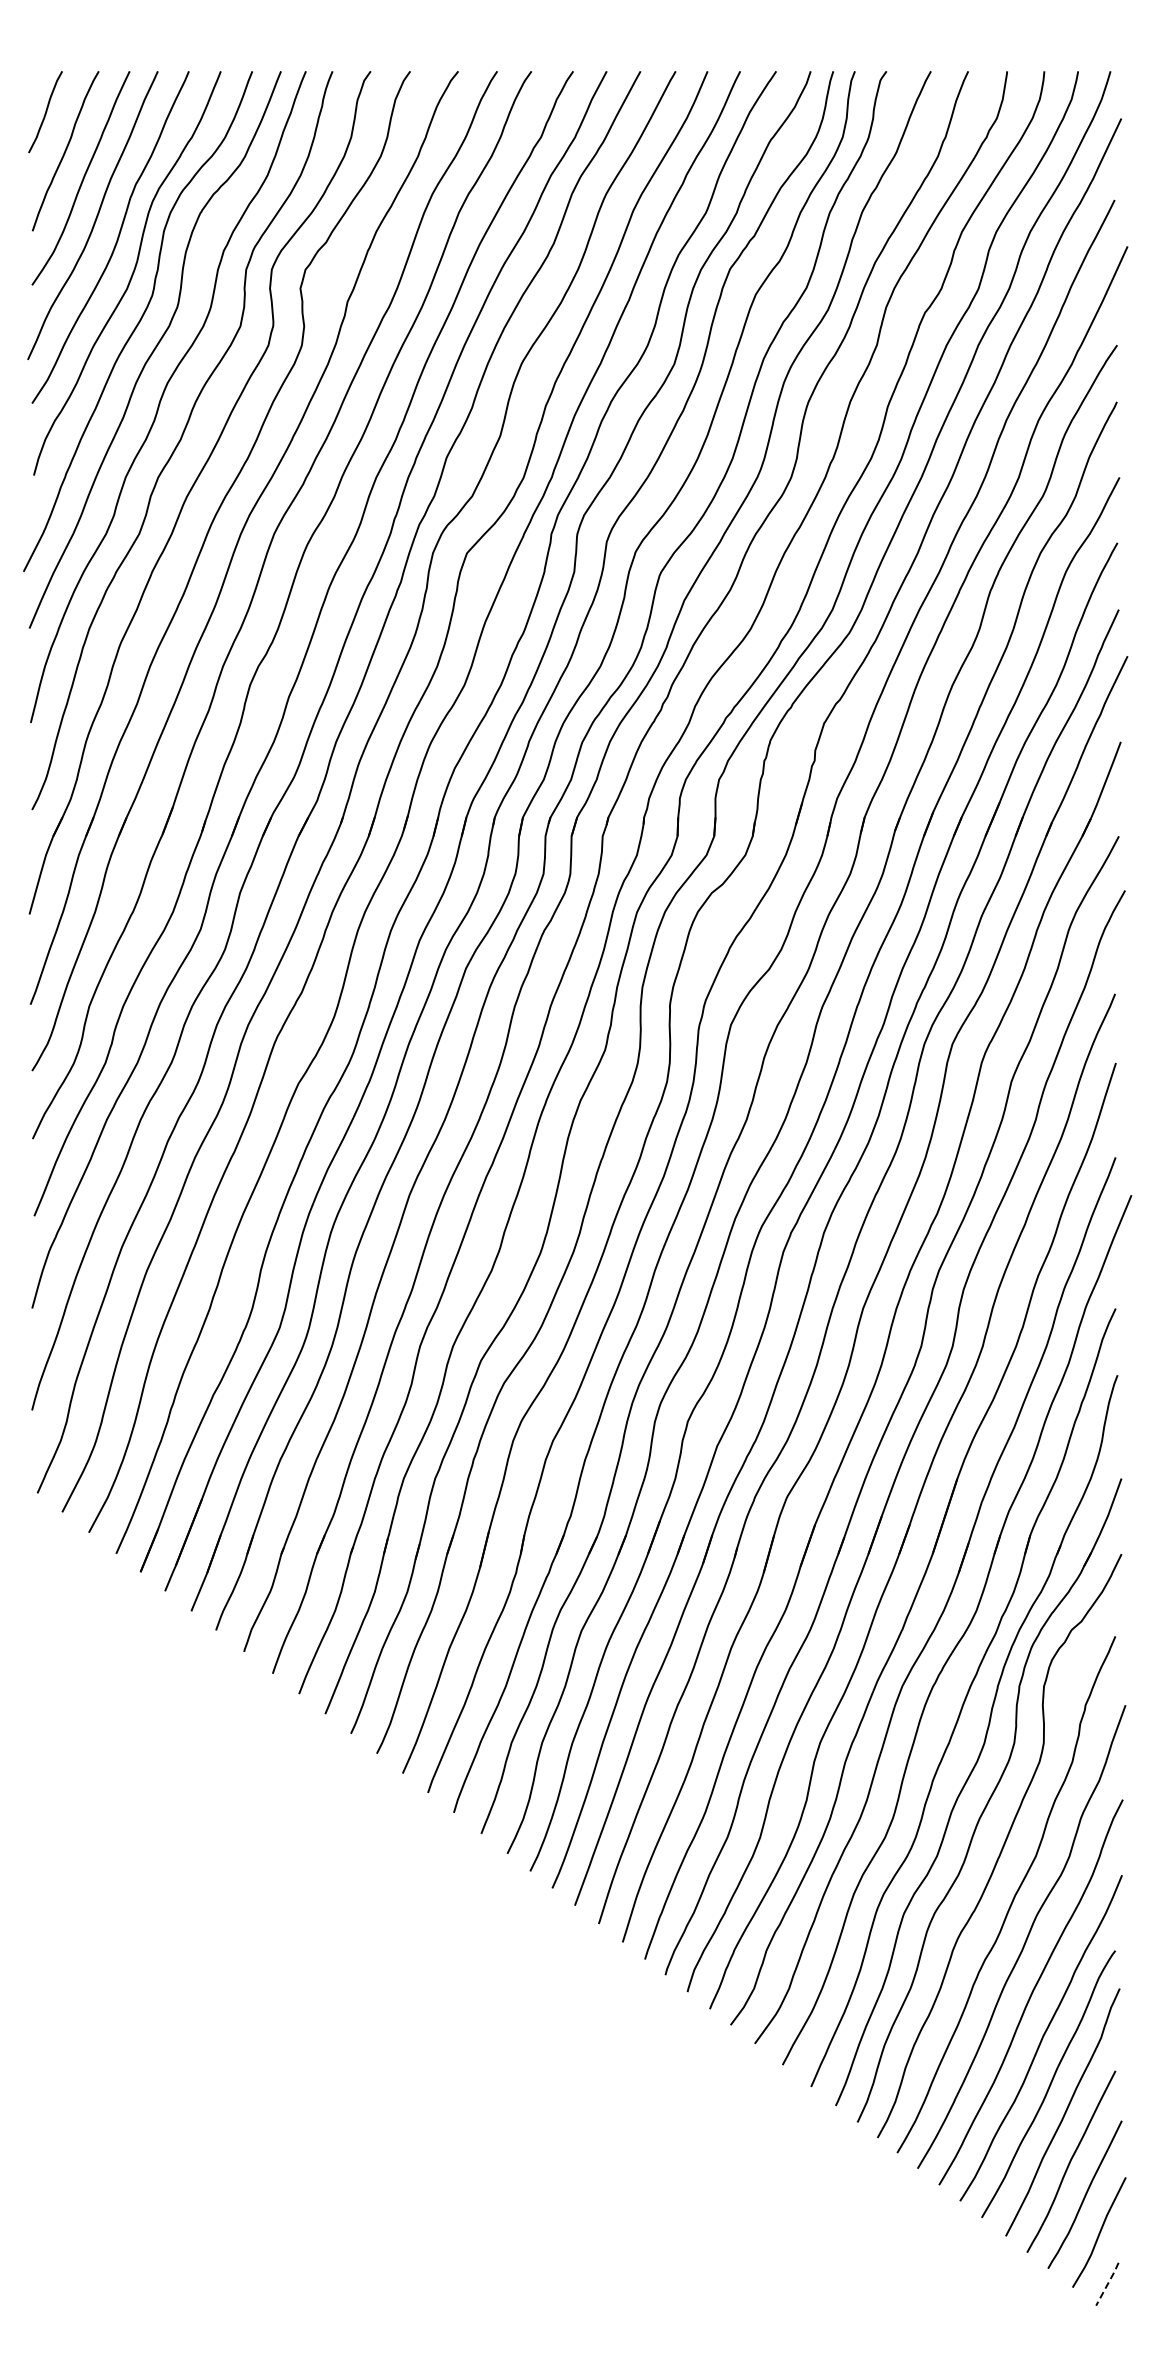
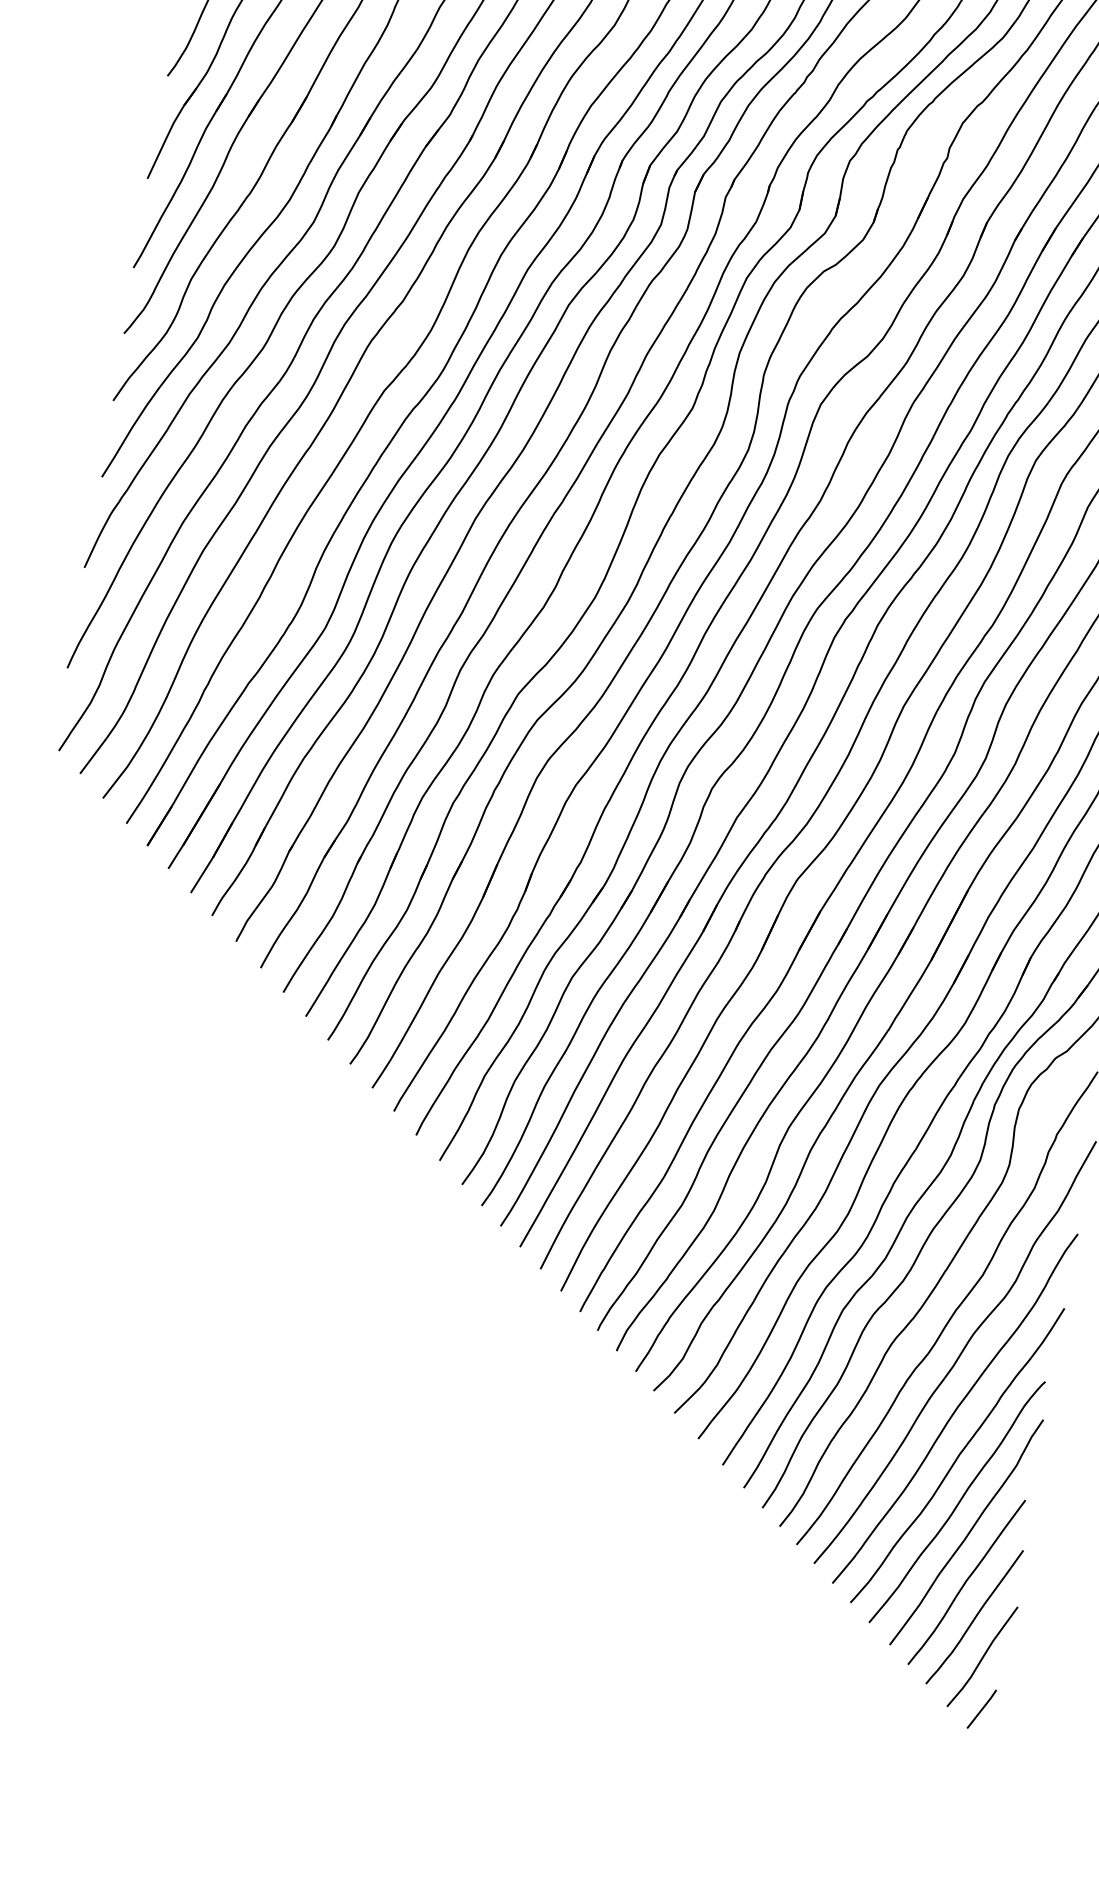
line: (1107, 2284) -> (981, 1709), dashed -> solid

